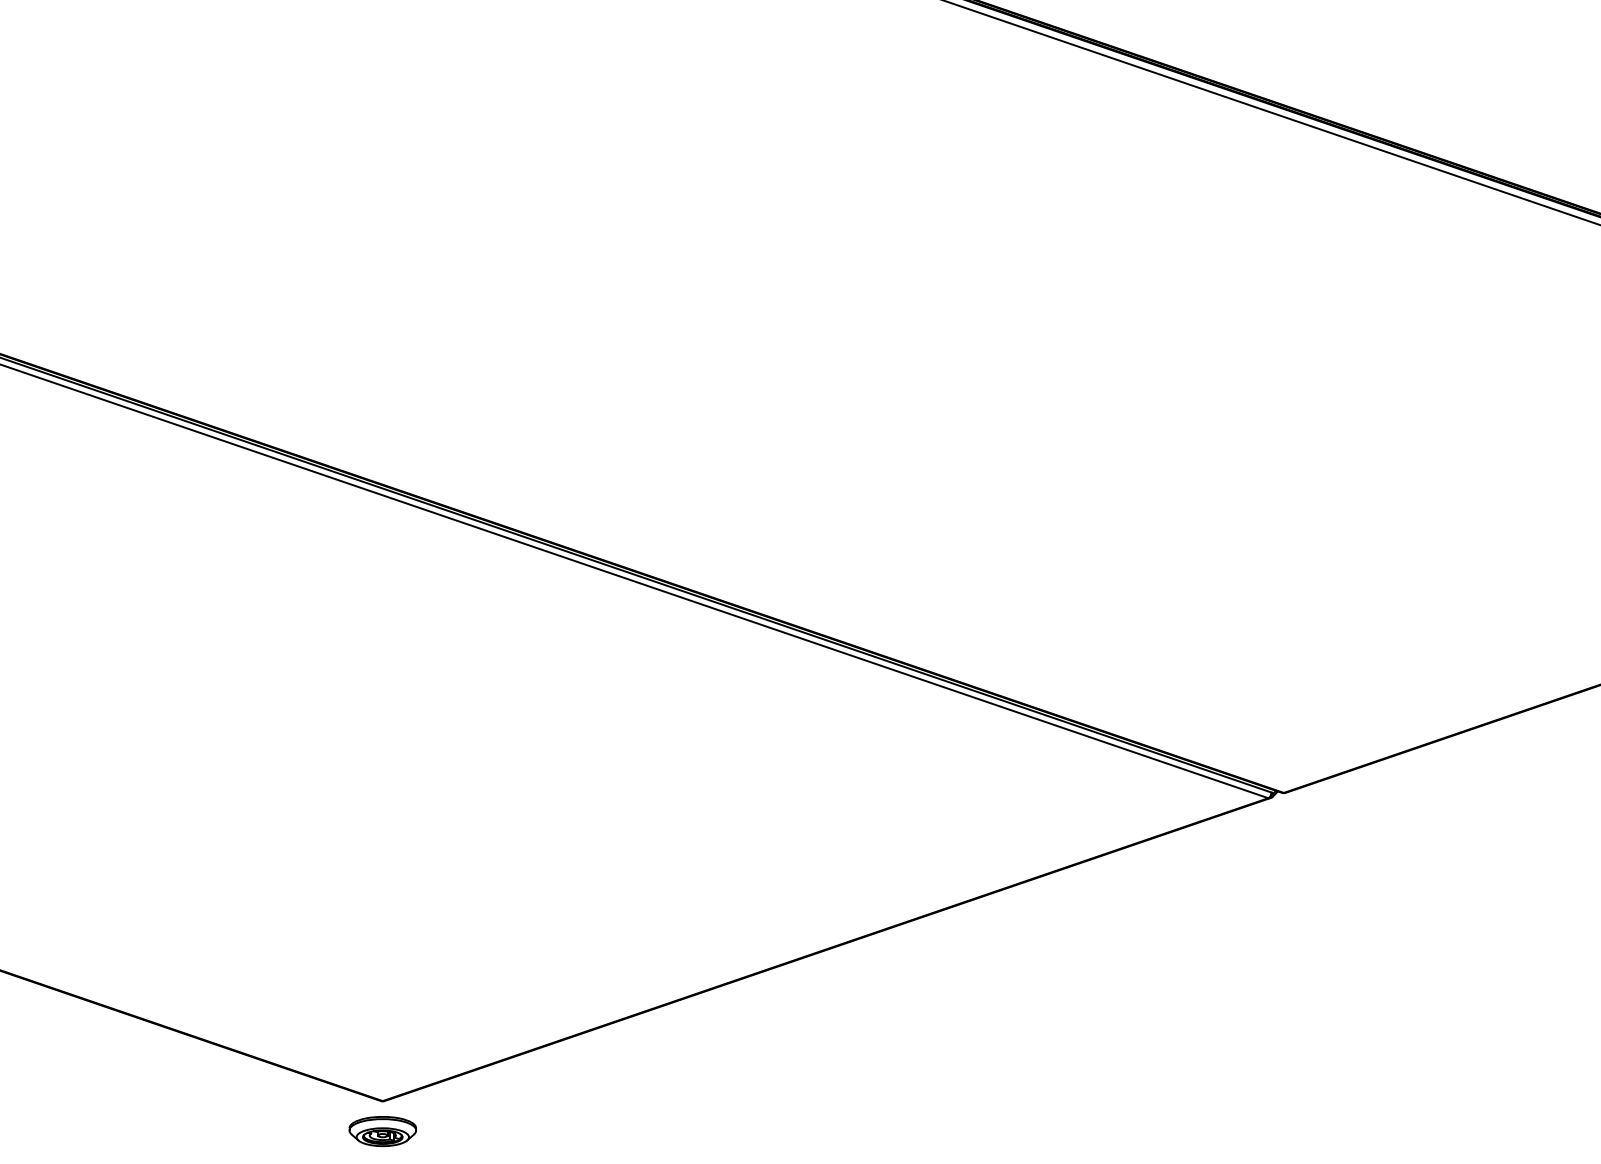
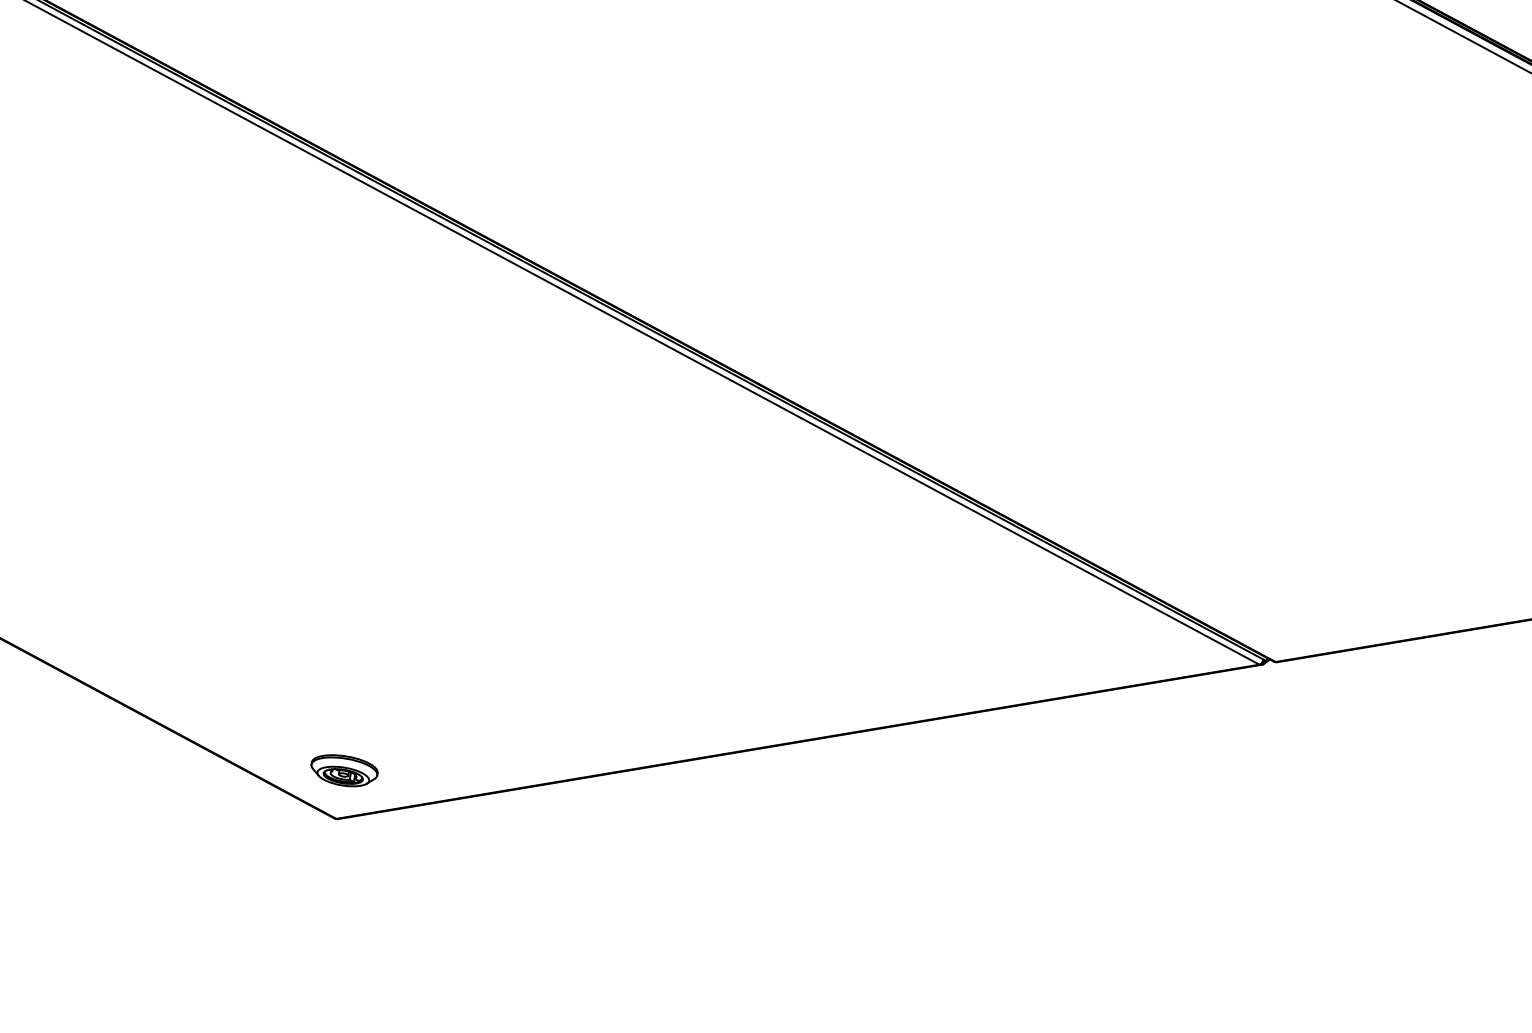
part: (382, 1131) -> (343, 770), moved

